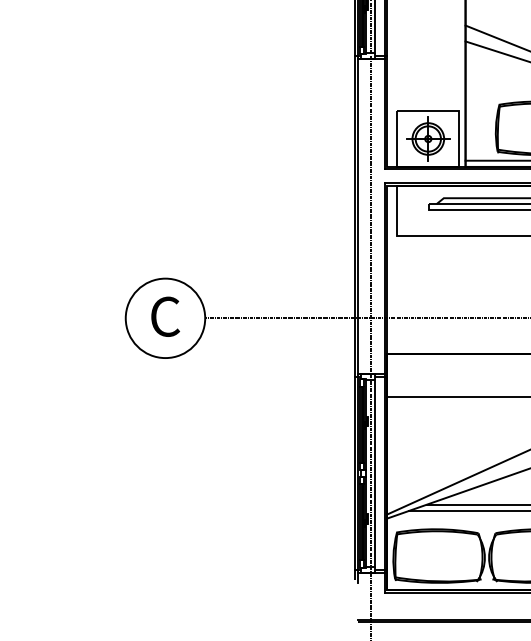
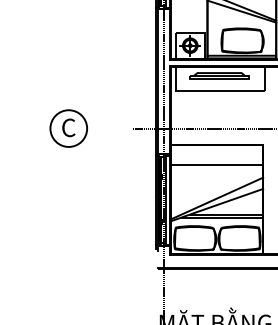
line: (255, 318) -> (110, 128), removed

